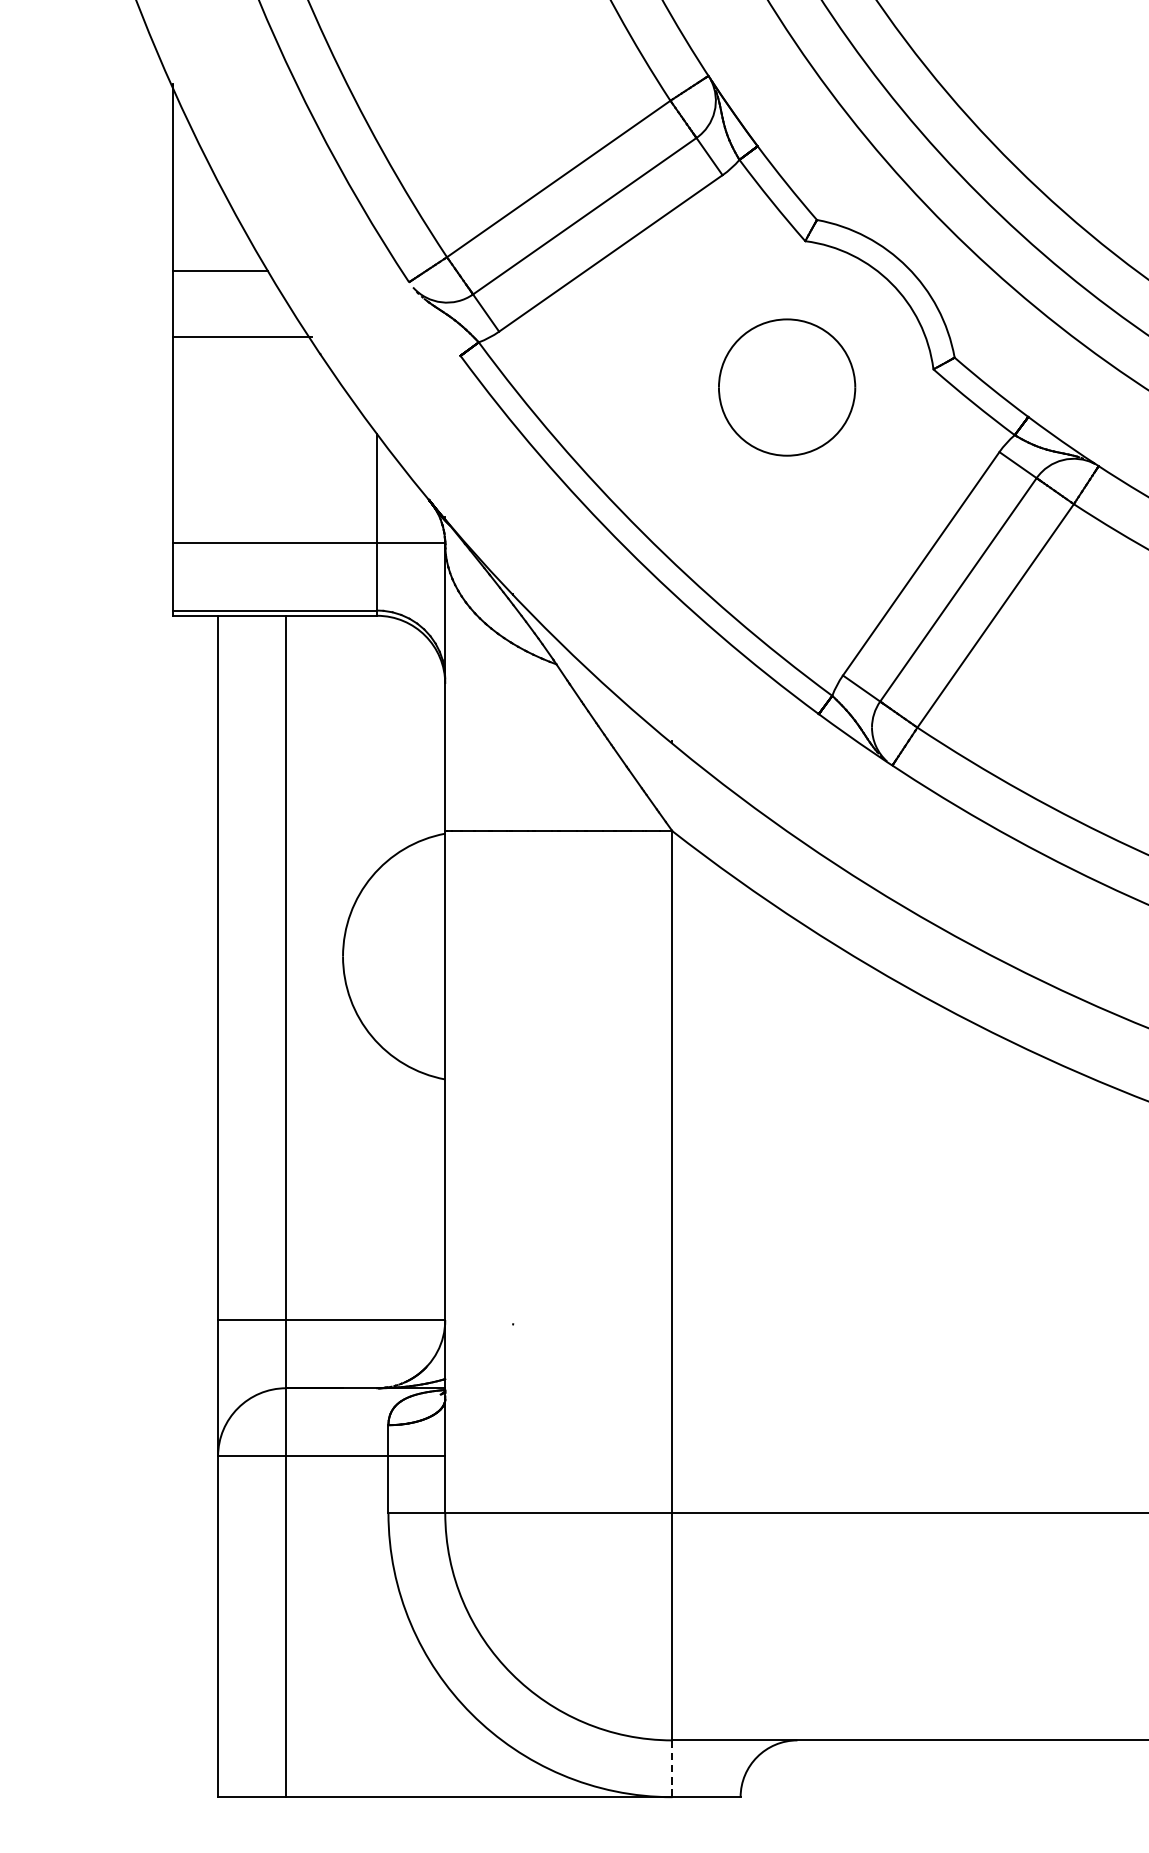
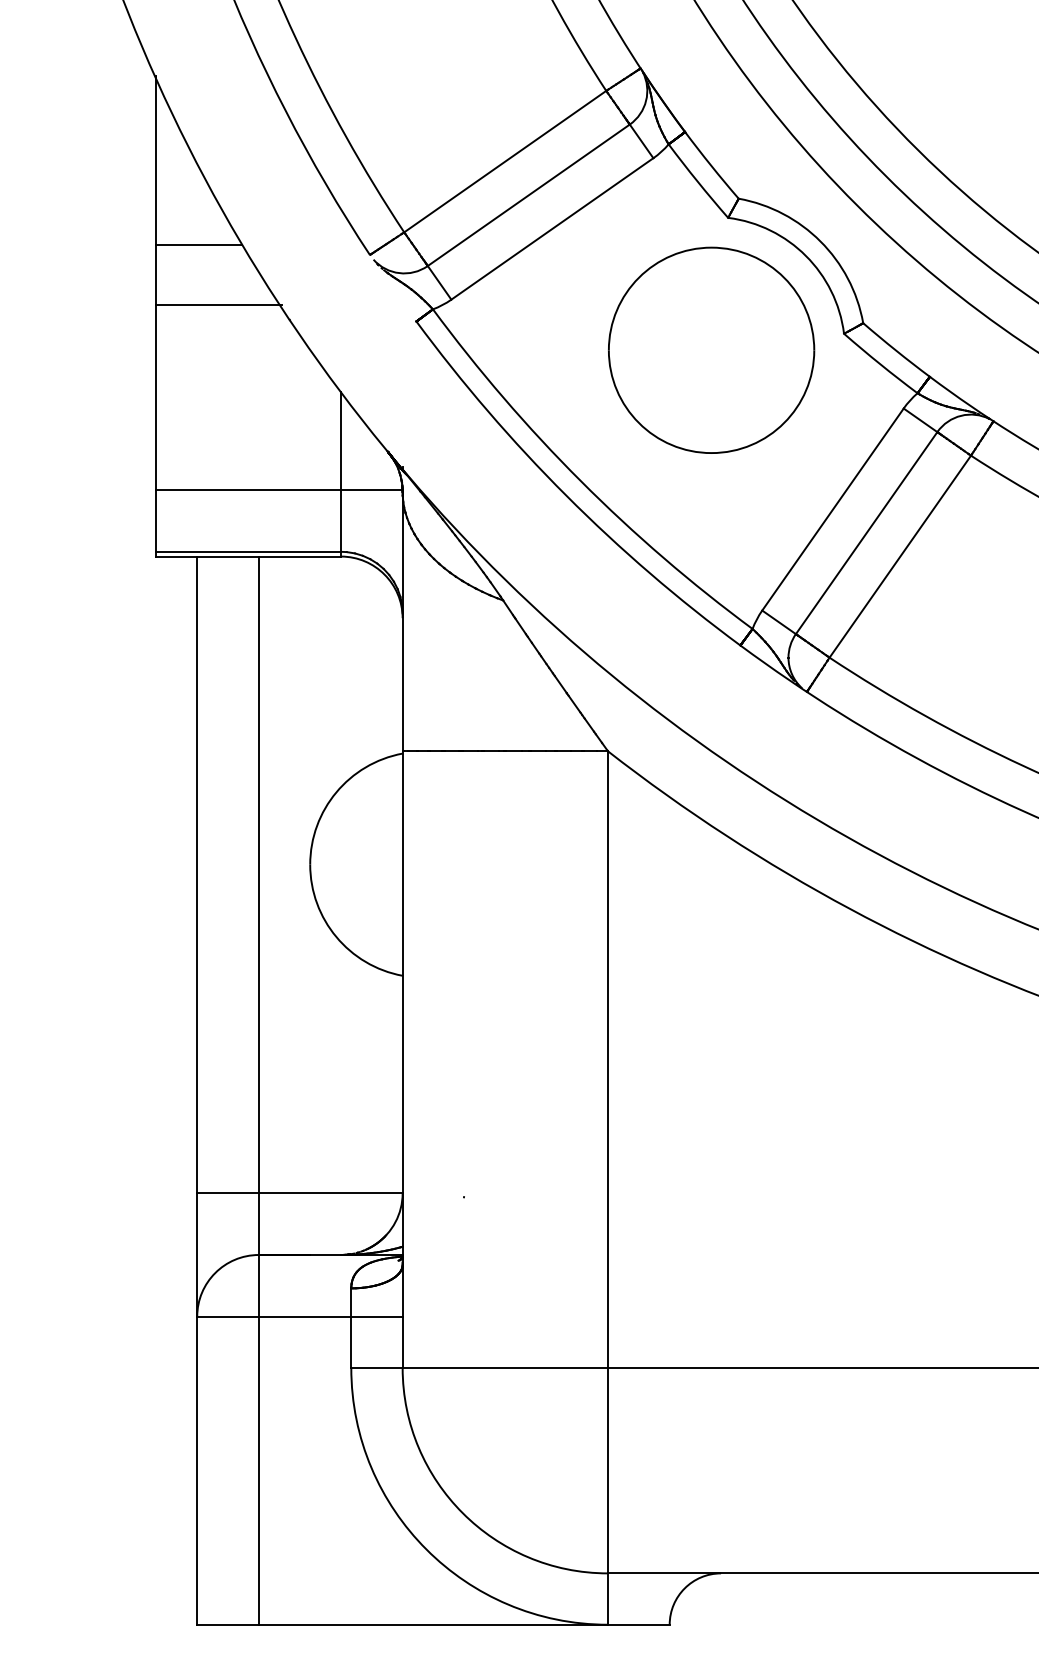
part: (786, 386) -> (711, 349), size x1.67
line: (672, 1769) -> (608, 1599), dashed -> solid

